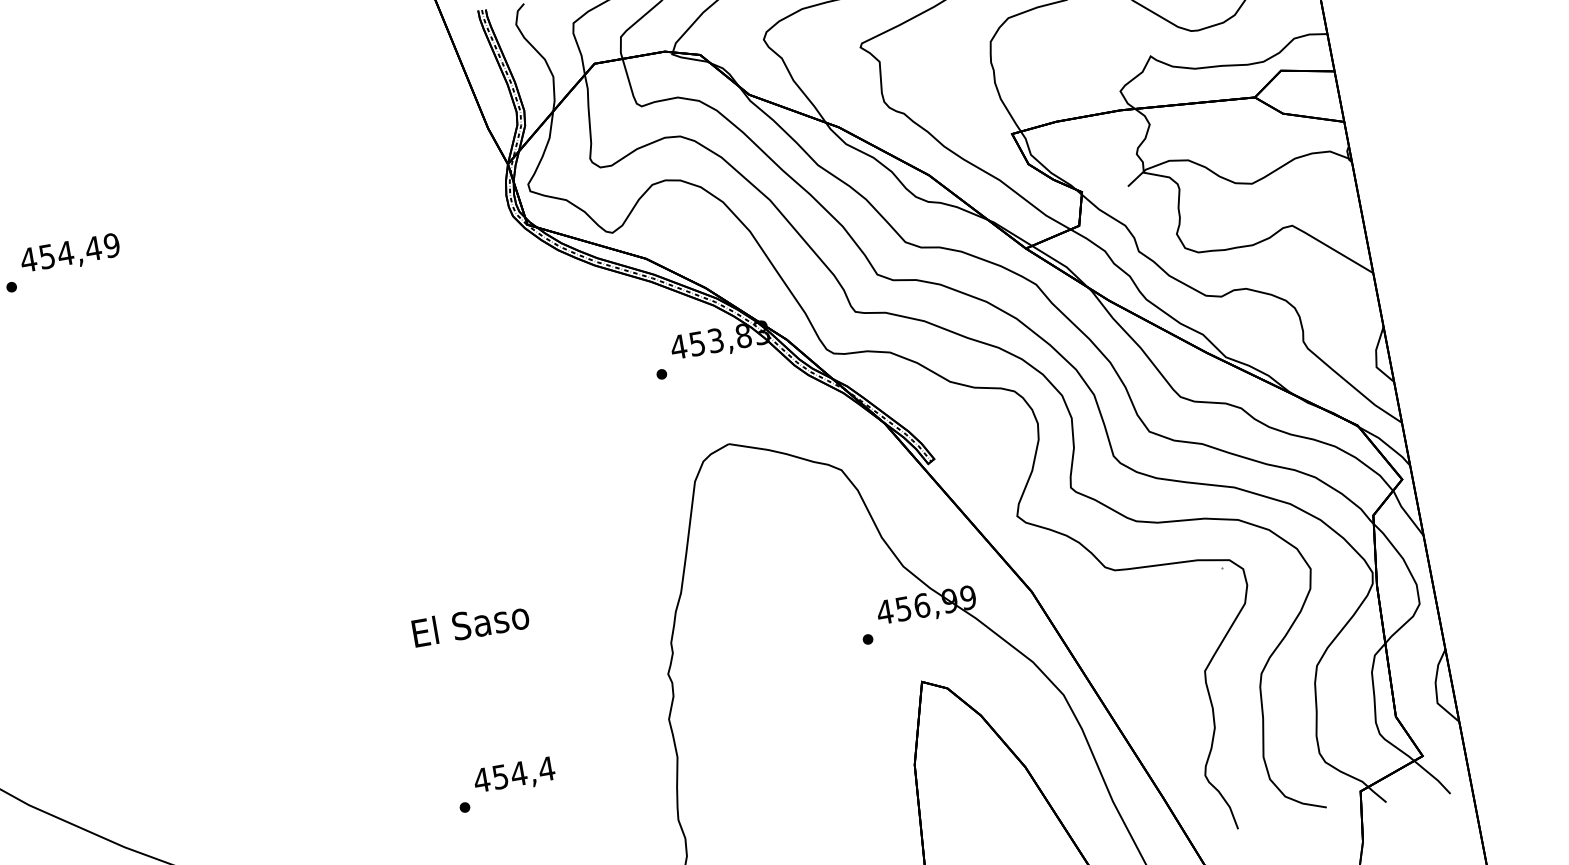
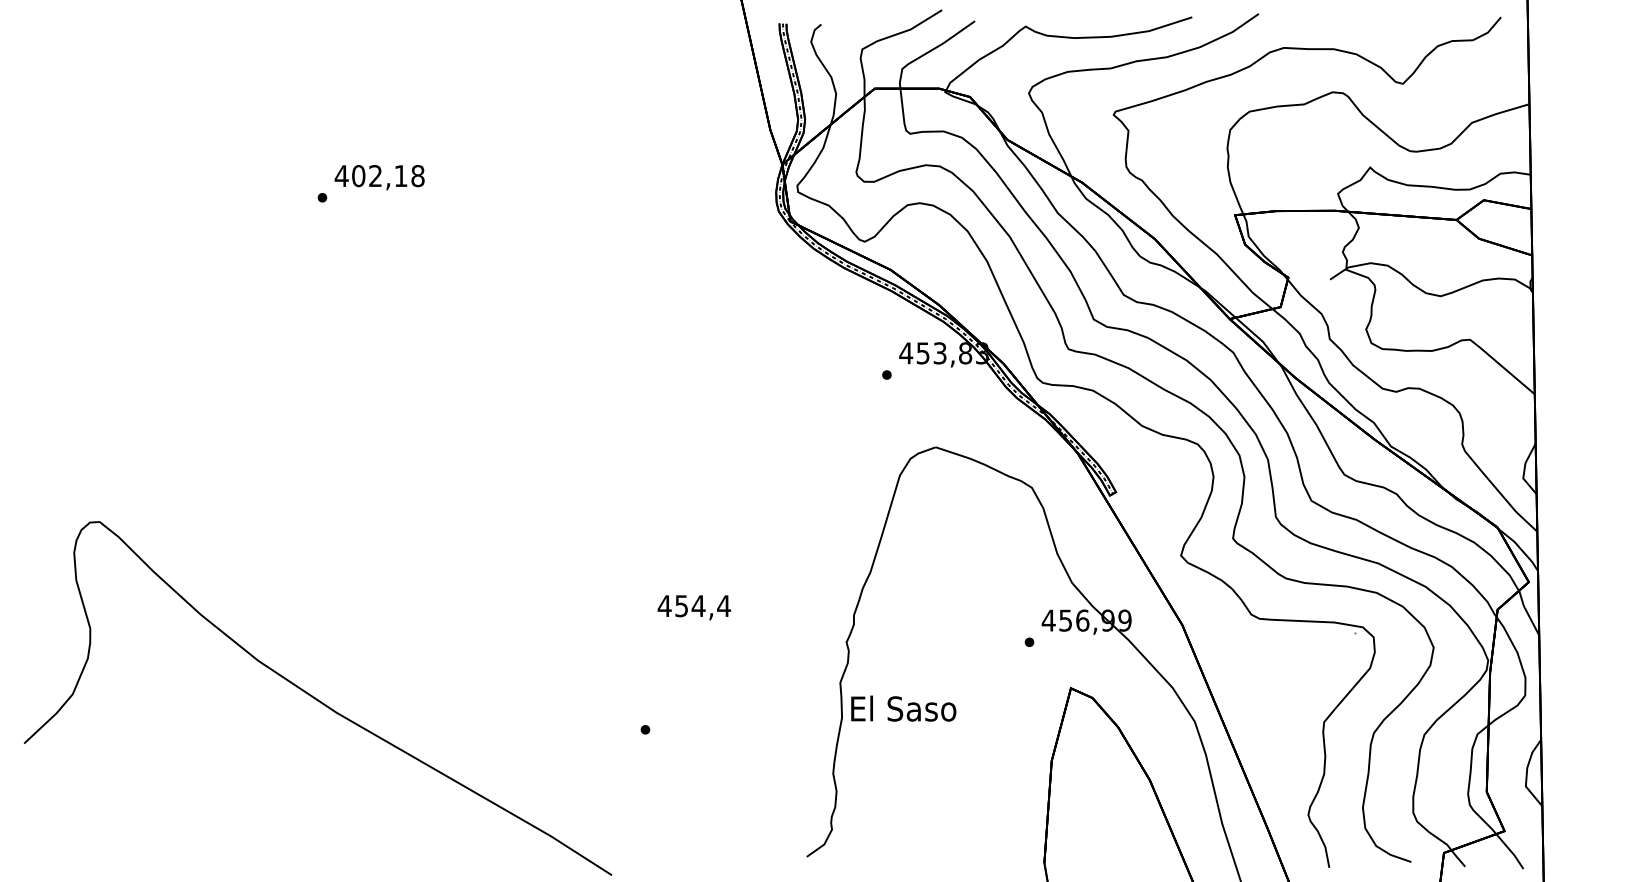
text: (79, 251) -> (388, 176), 454,49 -> 402,18
text: (470, 623) -> (903, 708), moved
text: (514, 776) -> (694, 607), moved

